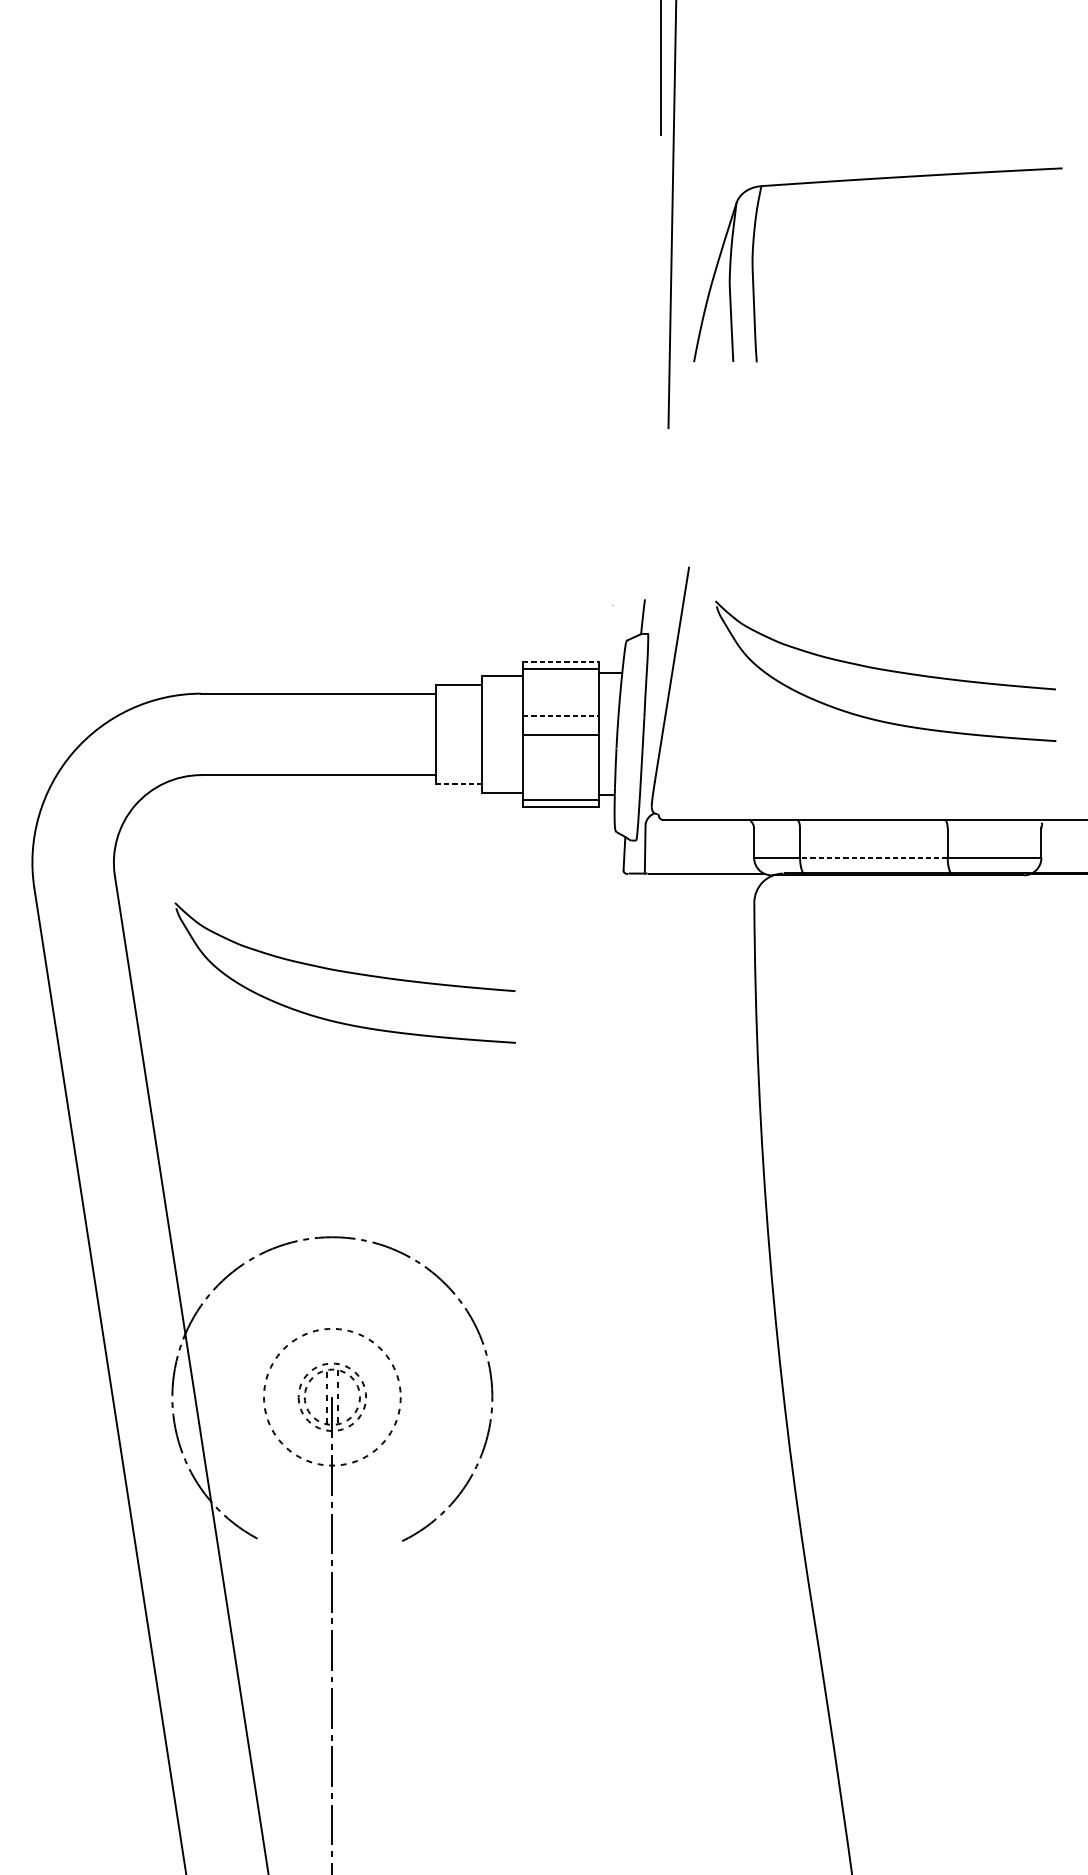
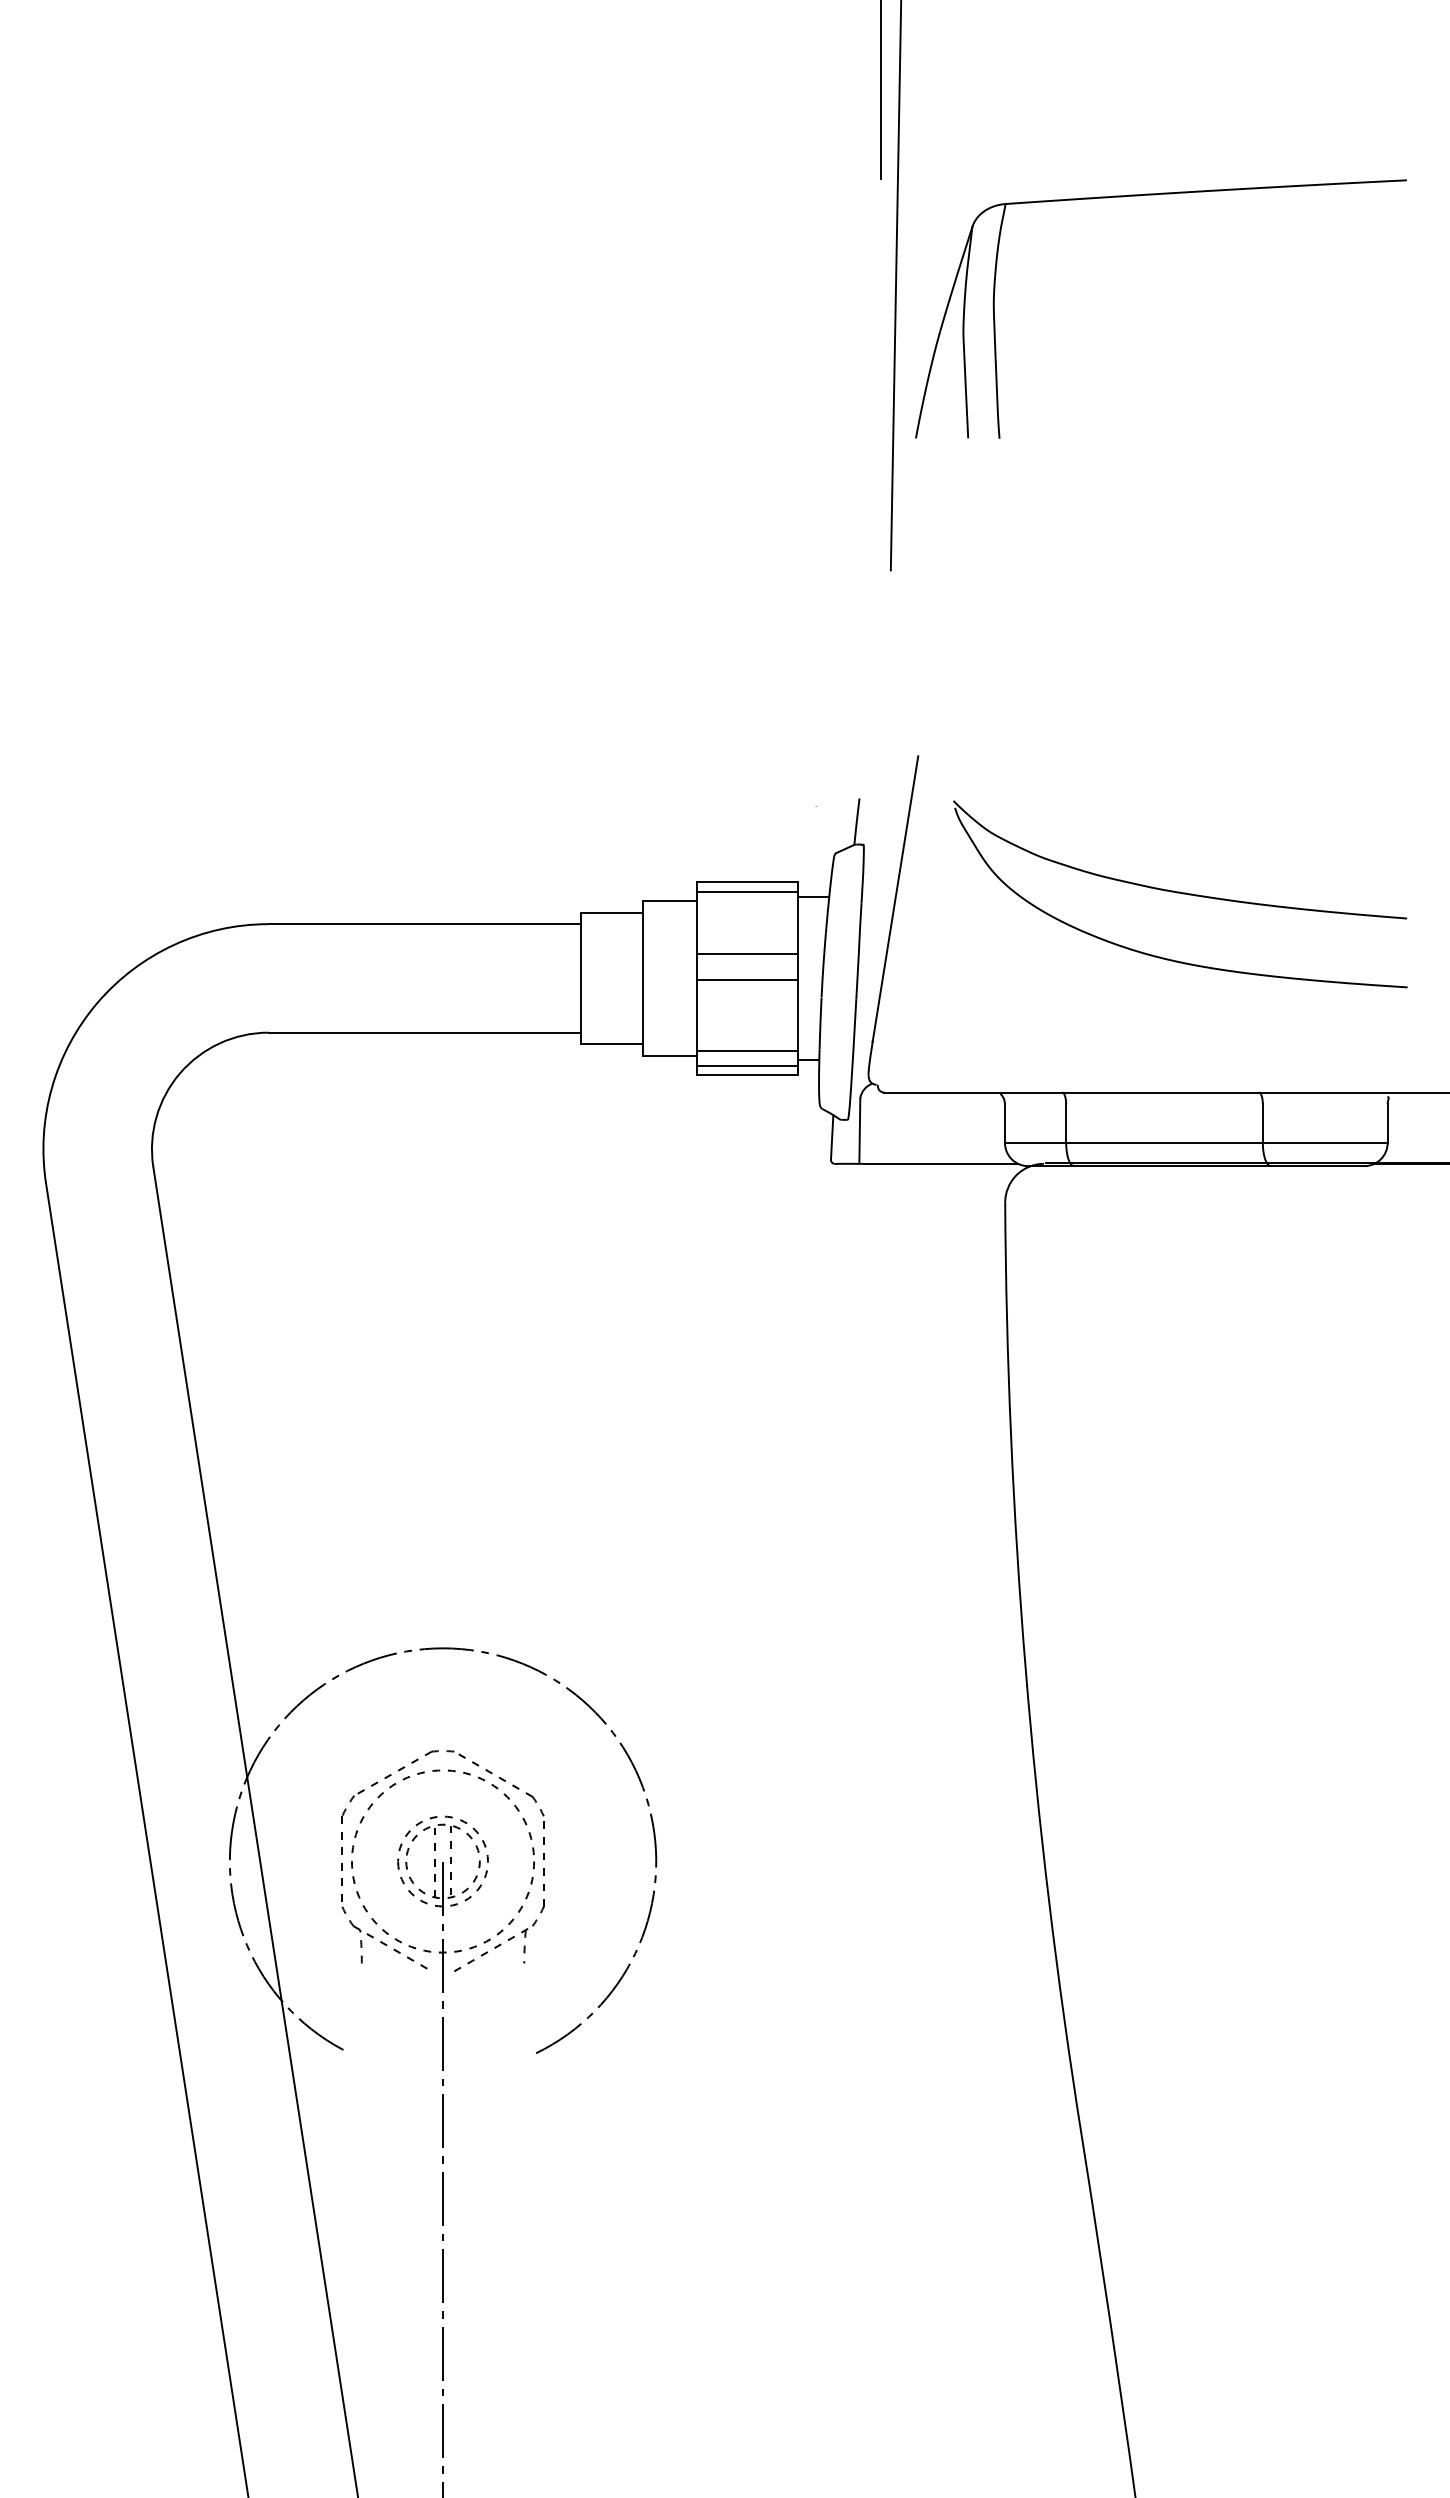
part: (873, 179) -> (1155, 195), moved
line: (560, 661) -> (747, 881), dashed -> solid
line: (560, 716) -> (747, 954), dashed -> solid
line: (459, 784) -> (612, 1044), dashed -> solid
line: (560, 788) -> (747, 1050), added
line: (873, 857) -> (1164, 1142), dashed -> solid
part: (345, 973) -> (460, 1296), removed
part: (292, 1333) -> (390, 1776), added

